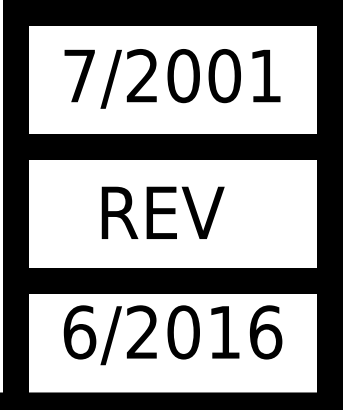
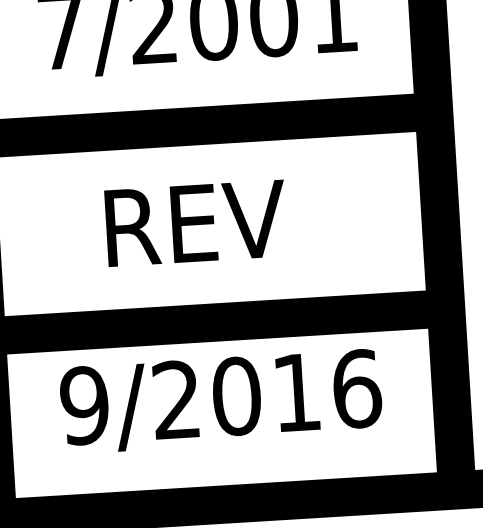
text: (79, 332) -> (84, 405), 6/2016 -> 9/2016

